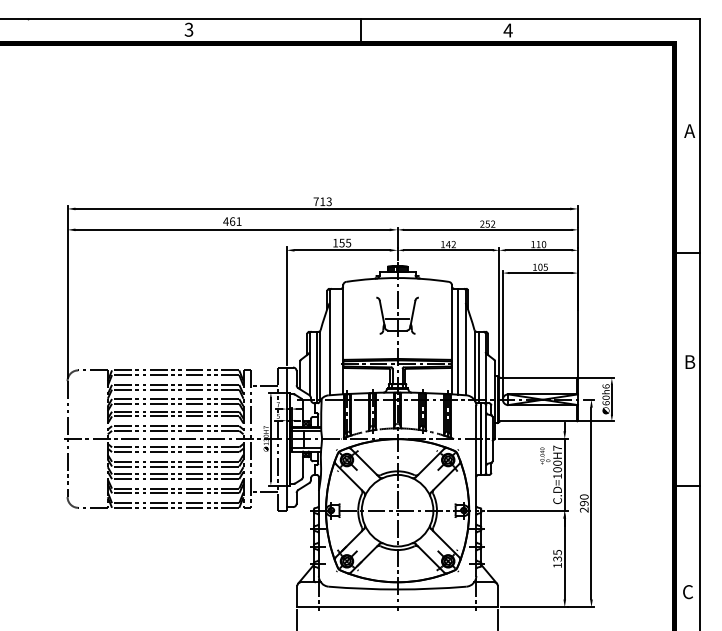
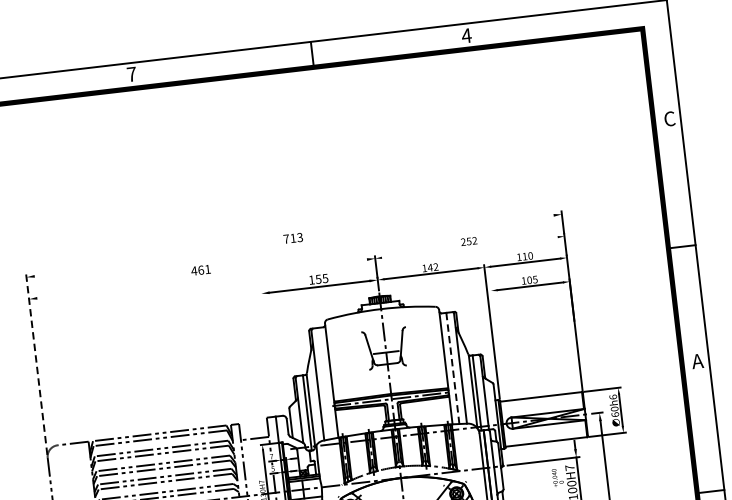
text: (188, 29) -> (131, 74), 3 -> 7
text: (689, 131) -> (669, 119), A -> C
line: (322, 208) -> (293, 245), removed
line: (232, 229) -> (202, 278), removed
line: (487, 229) -> (469, 247), removed
line: (67, 291) -> (36, 363), solid -> dashed
line: (286, 305) -> (268, 351), removed
line: (502, 333) -> (498, 354), removed
line: (458, 341) -> (452, 368), solid -> dashed
text: (689, 361) -> (697, 360), B -> A

